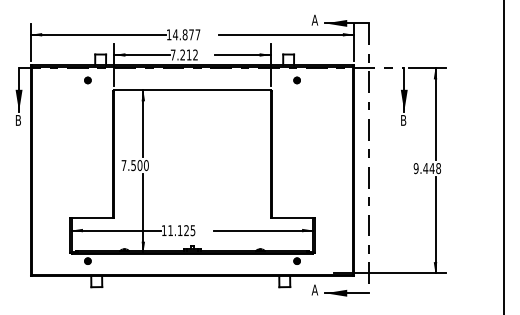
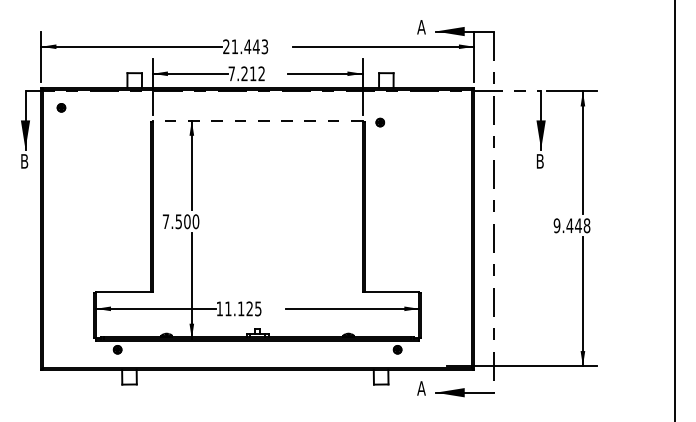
text: (183, 34) -> (245, 46), 14.877 -> 21.443
part: (87, 80) -> (60, 107), moved
part: (296, 80) -> (379, 122), moved
line: (192, 90) -> (257, 121), solid -> dashed

